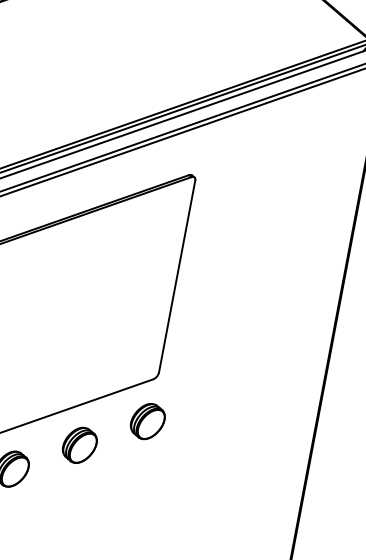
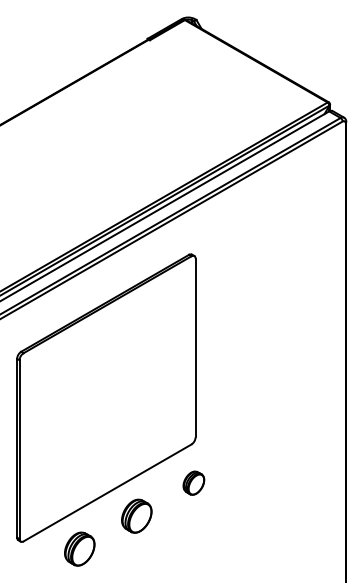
part: (147, 420) -> (193, 482), size x0.7

